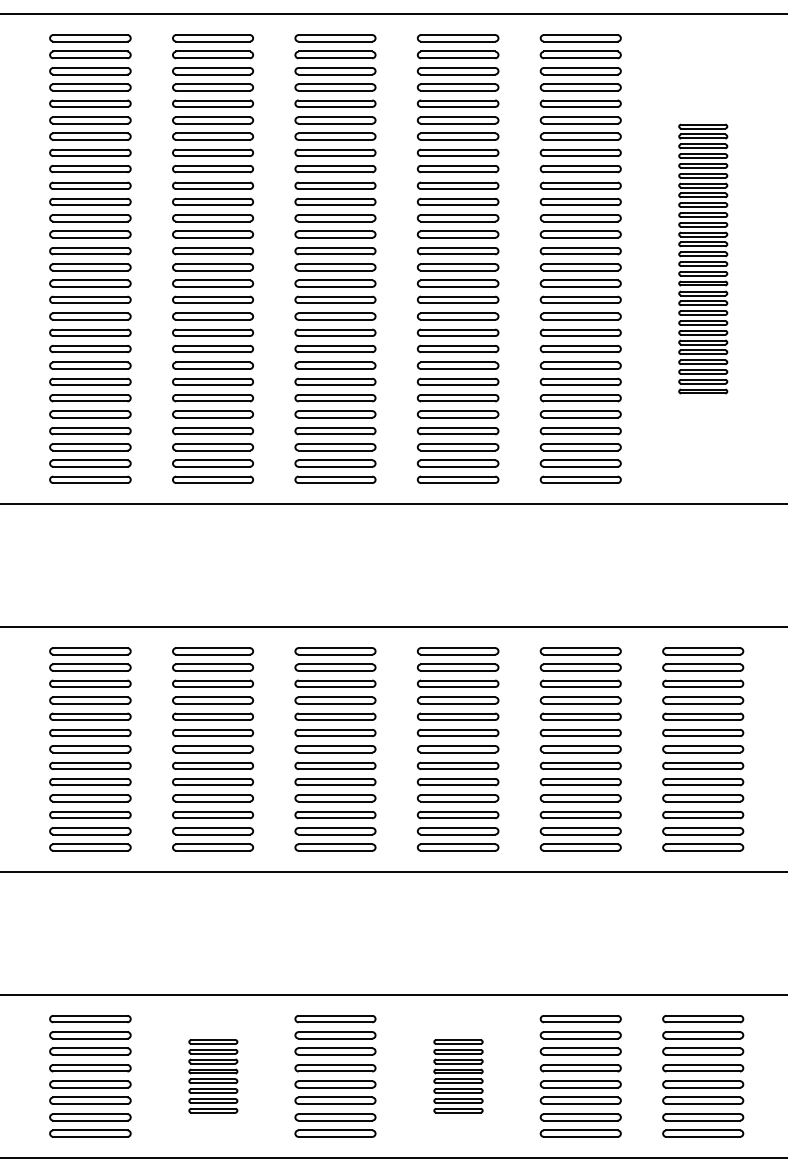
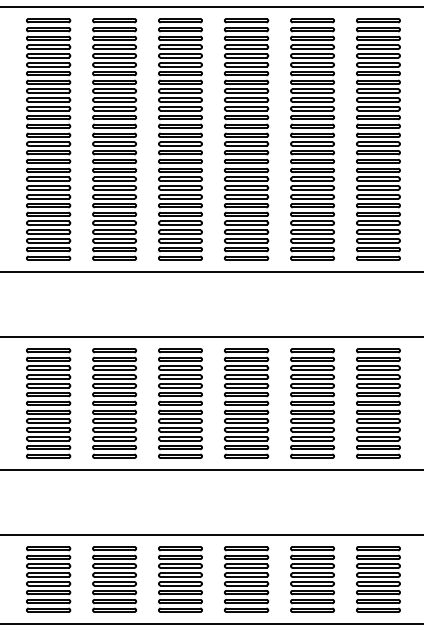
part: (703, 259) -> (378, 139), size x1.67
part: (212, 1076) -> (114, 579), size x1.67
part: (458, 1076) -> (246, 579), size x1.67

